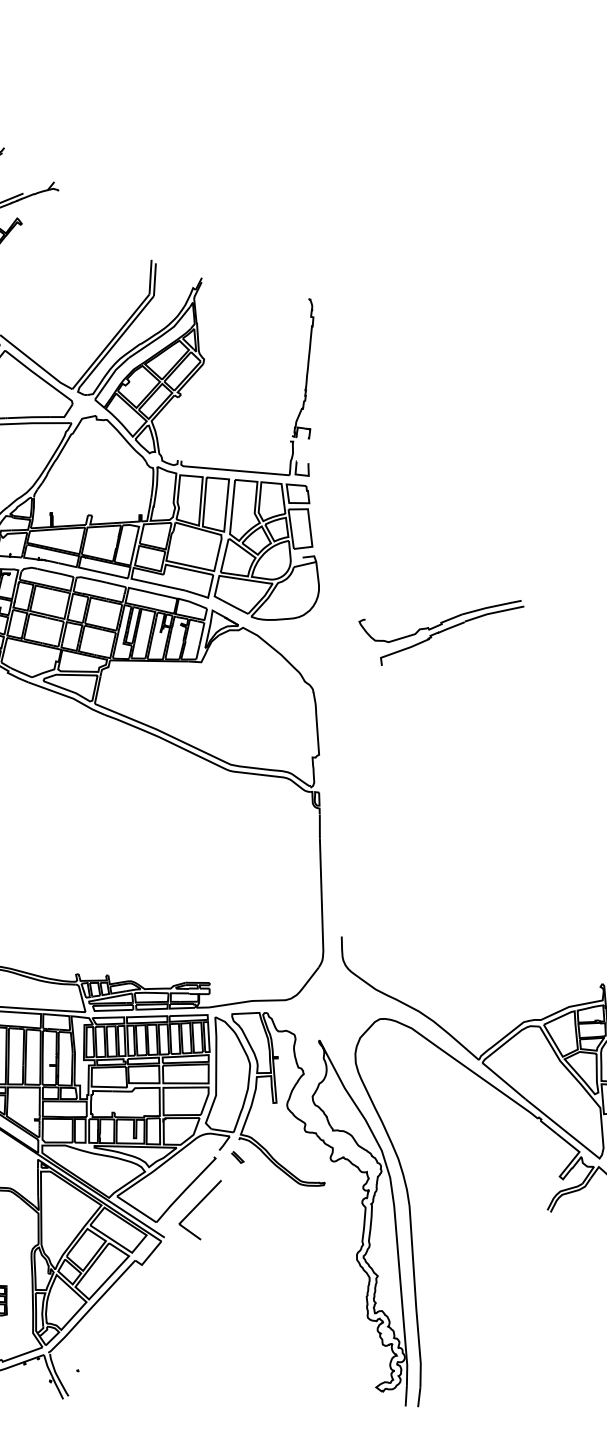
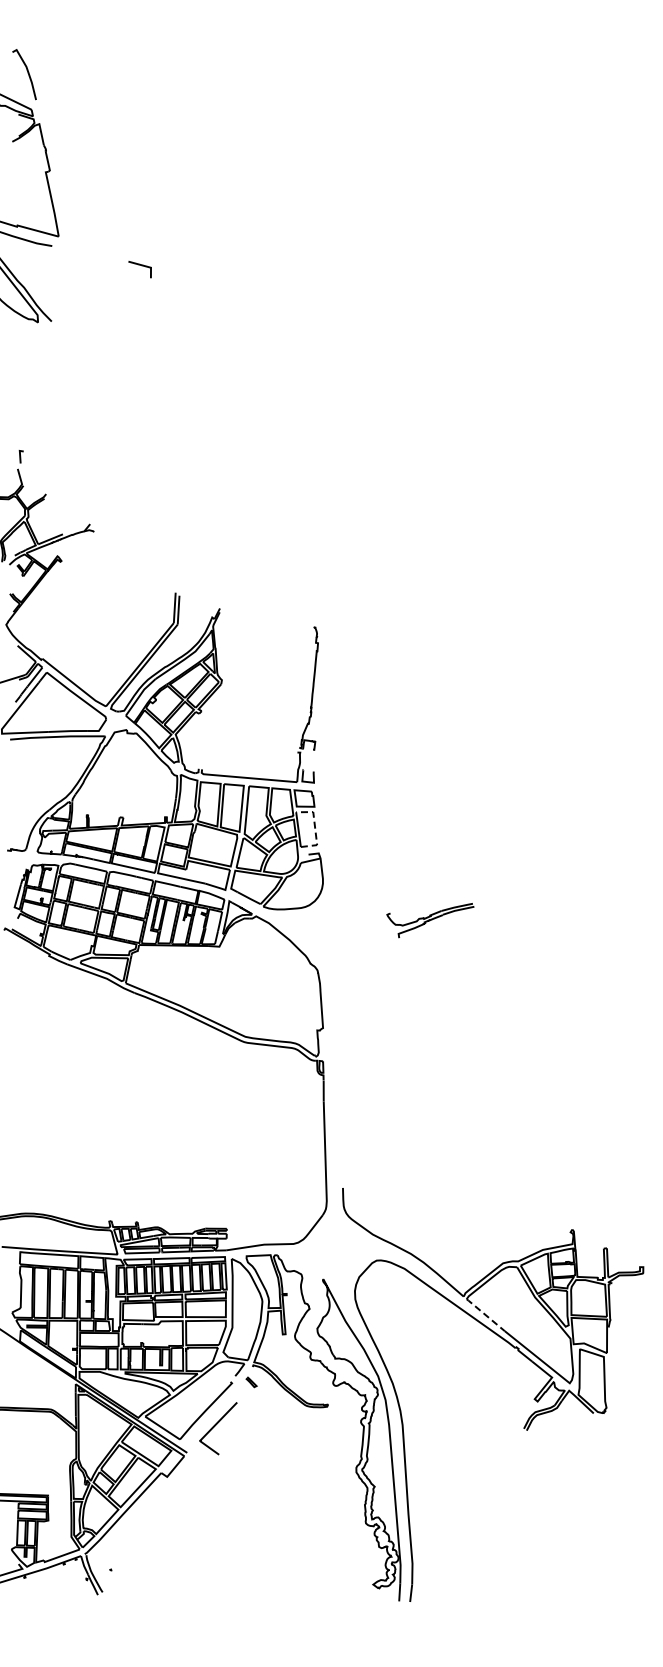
line: (310, 526) -> (315, 827), solid -> dashed
part: (441, 632) -> (430, 920), size x0.6
line: (503, 1080) -> (485, 1314), solid -> dashed

